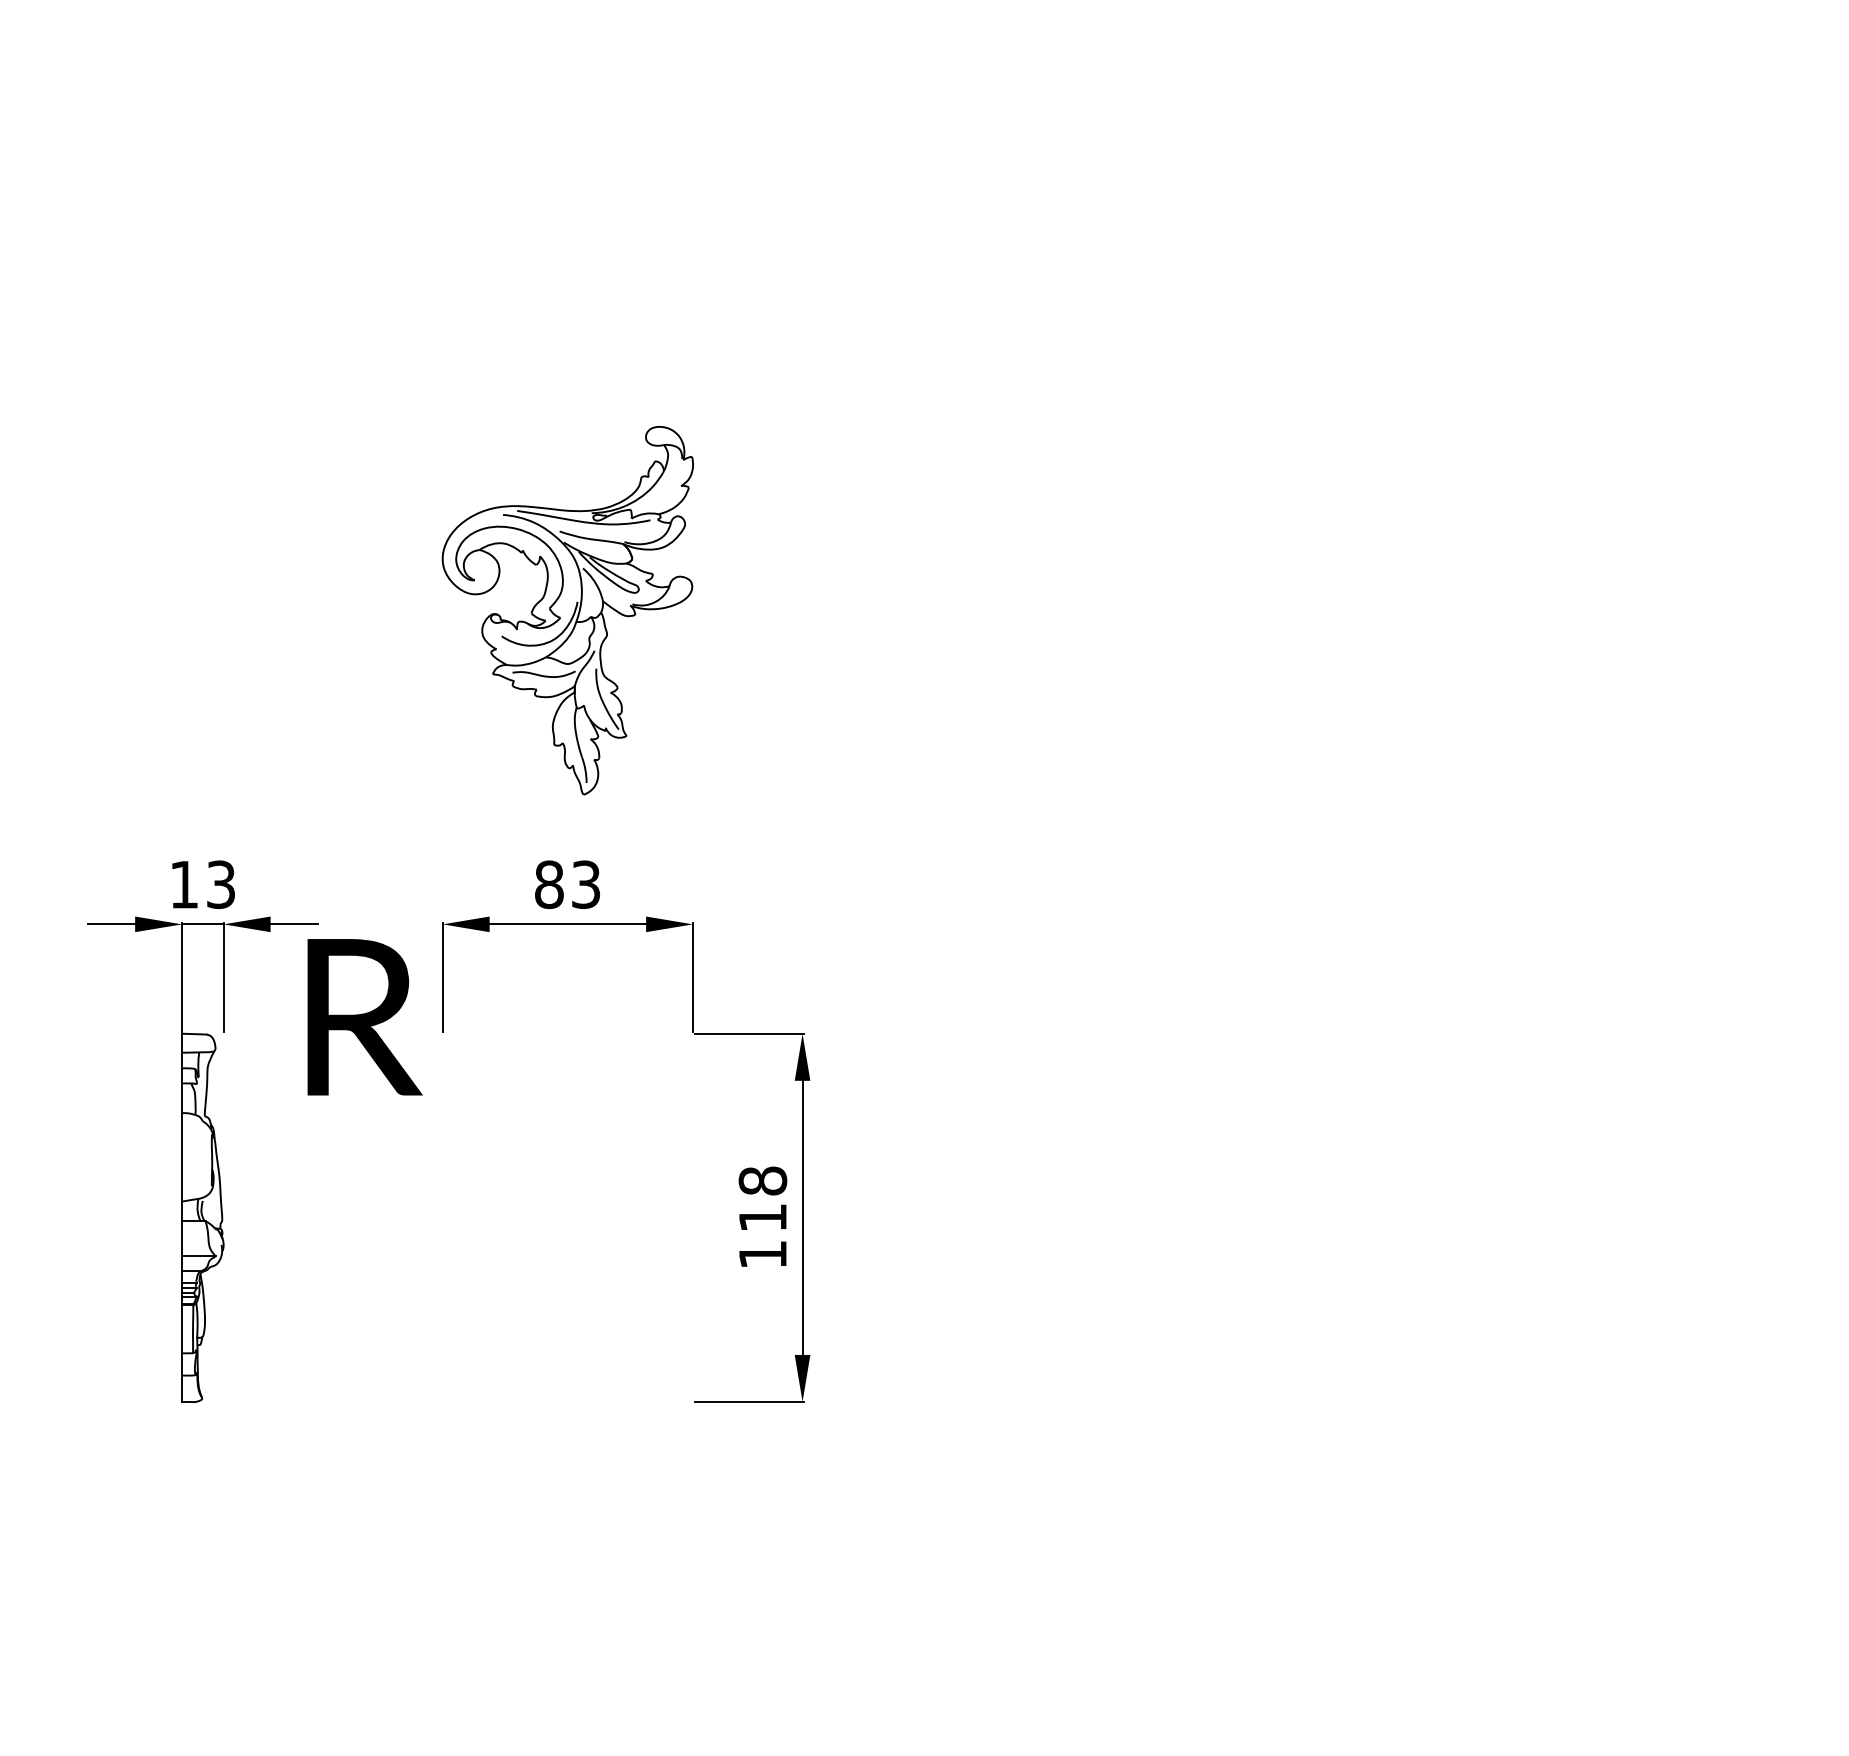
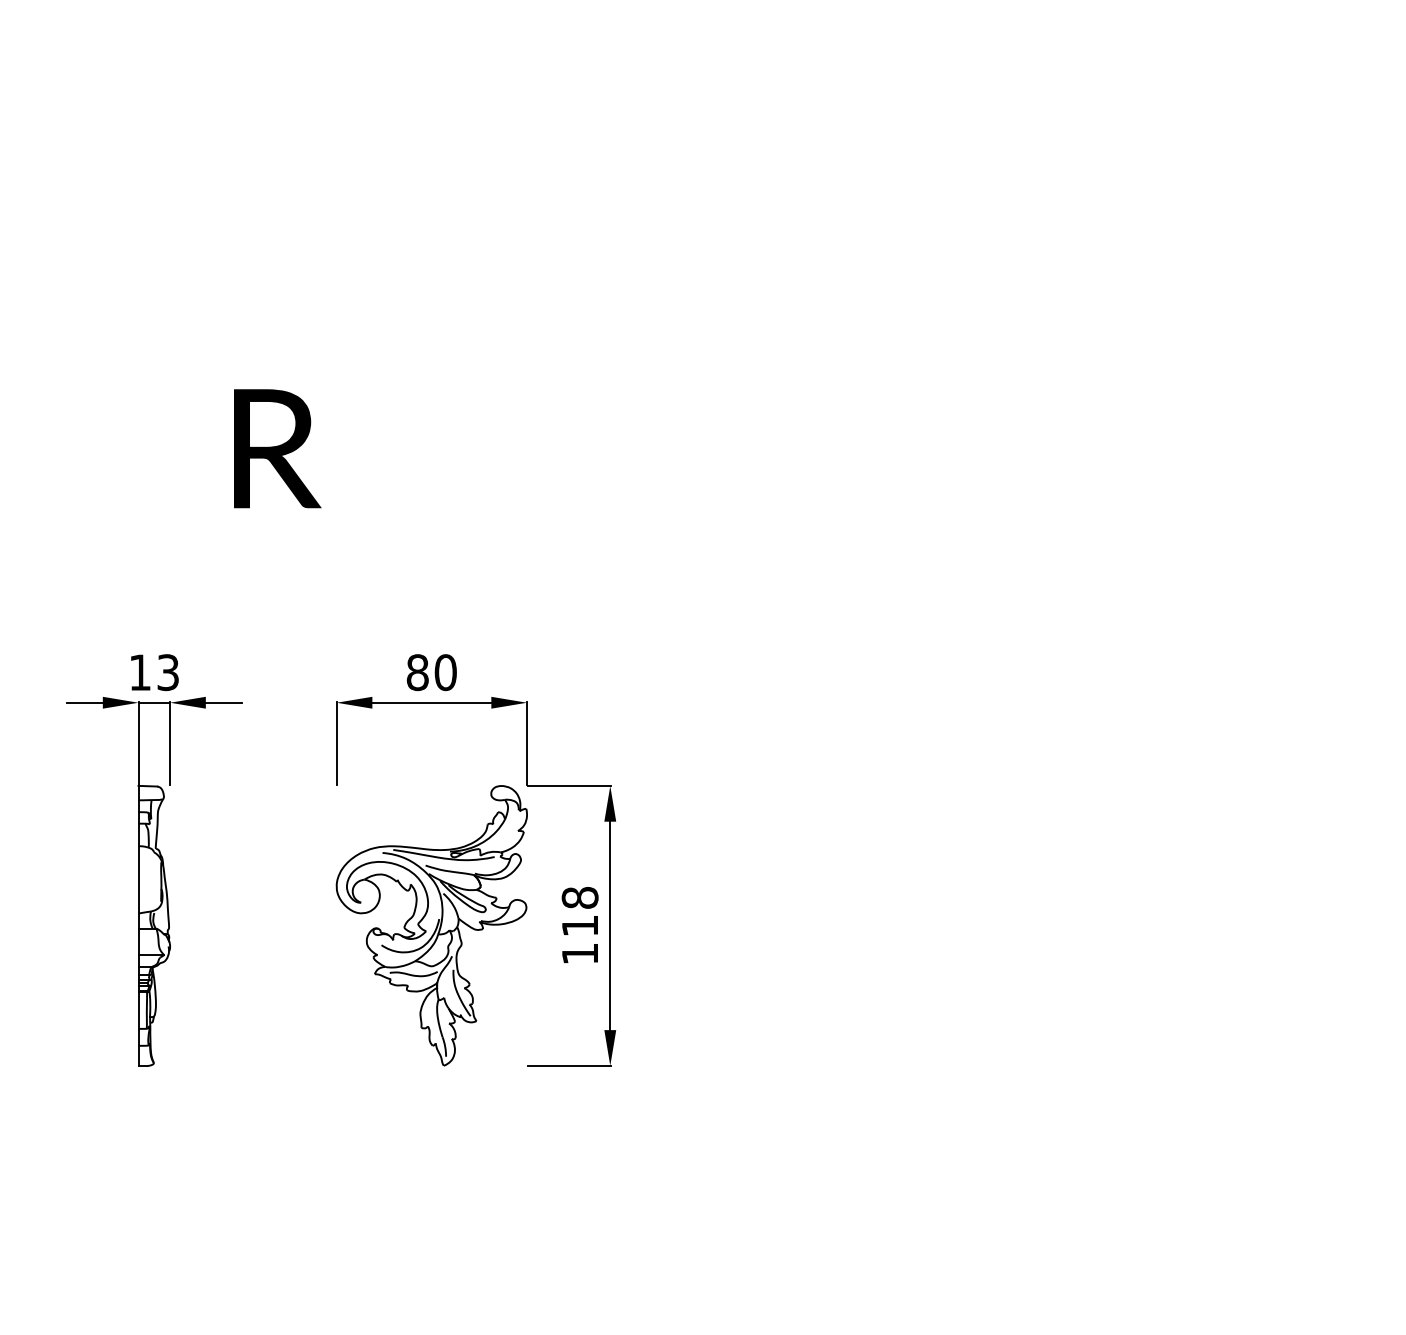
part: (567, 610) -> (431, 925), moved
text: (585, 884) -> (445, 672), 83 -> 80
text: (364, 1017) -> (277, 448), moved

